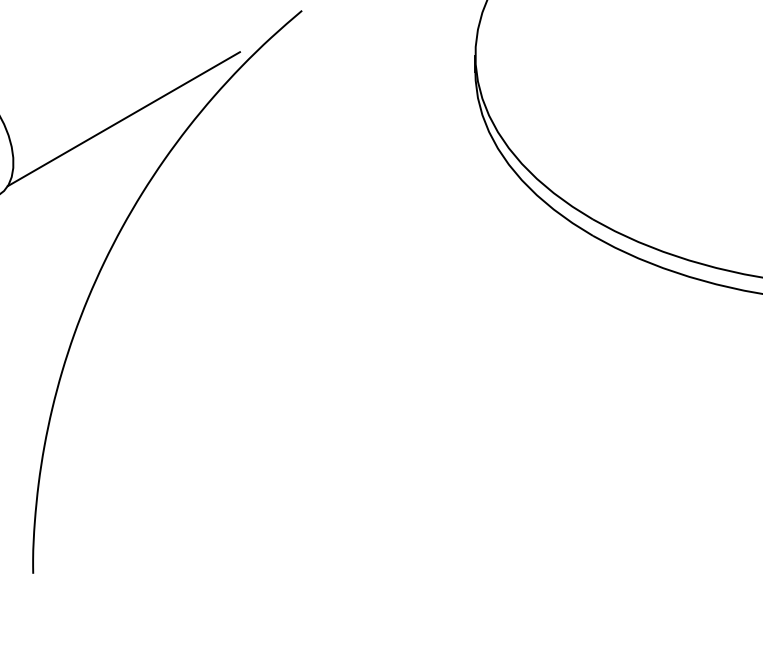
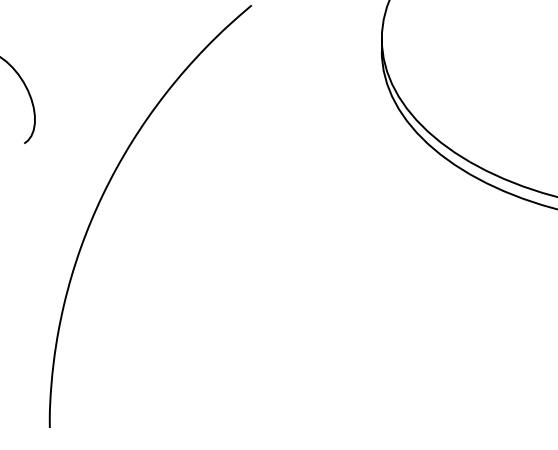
line: (123, 119) -> (117, 87), removed

